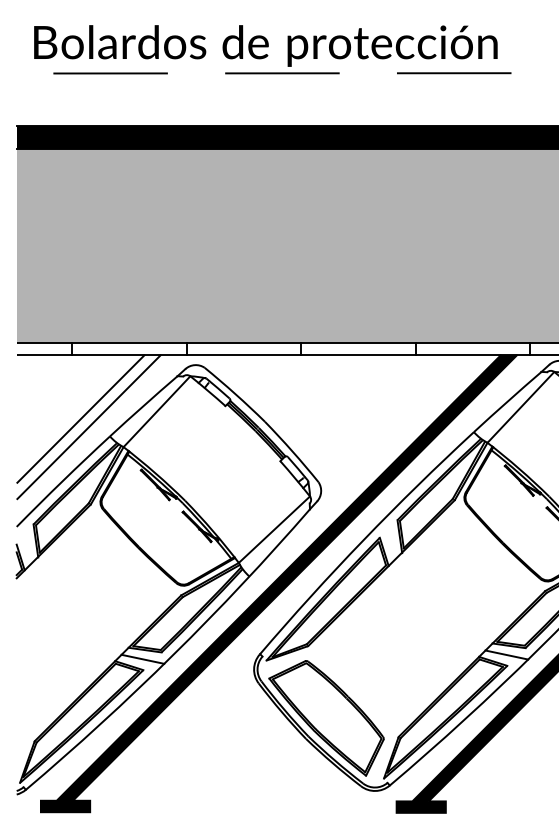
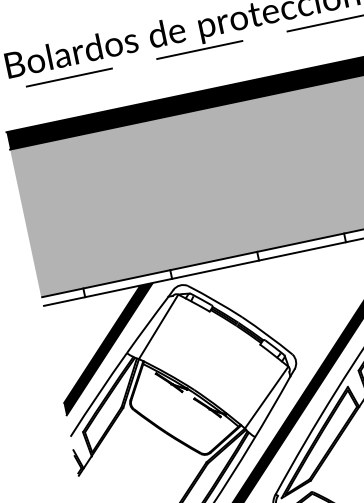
fill: (88, 426) -> (109, 349), added

